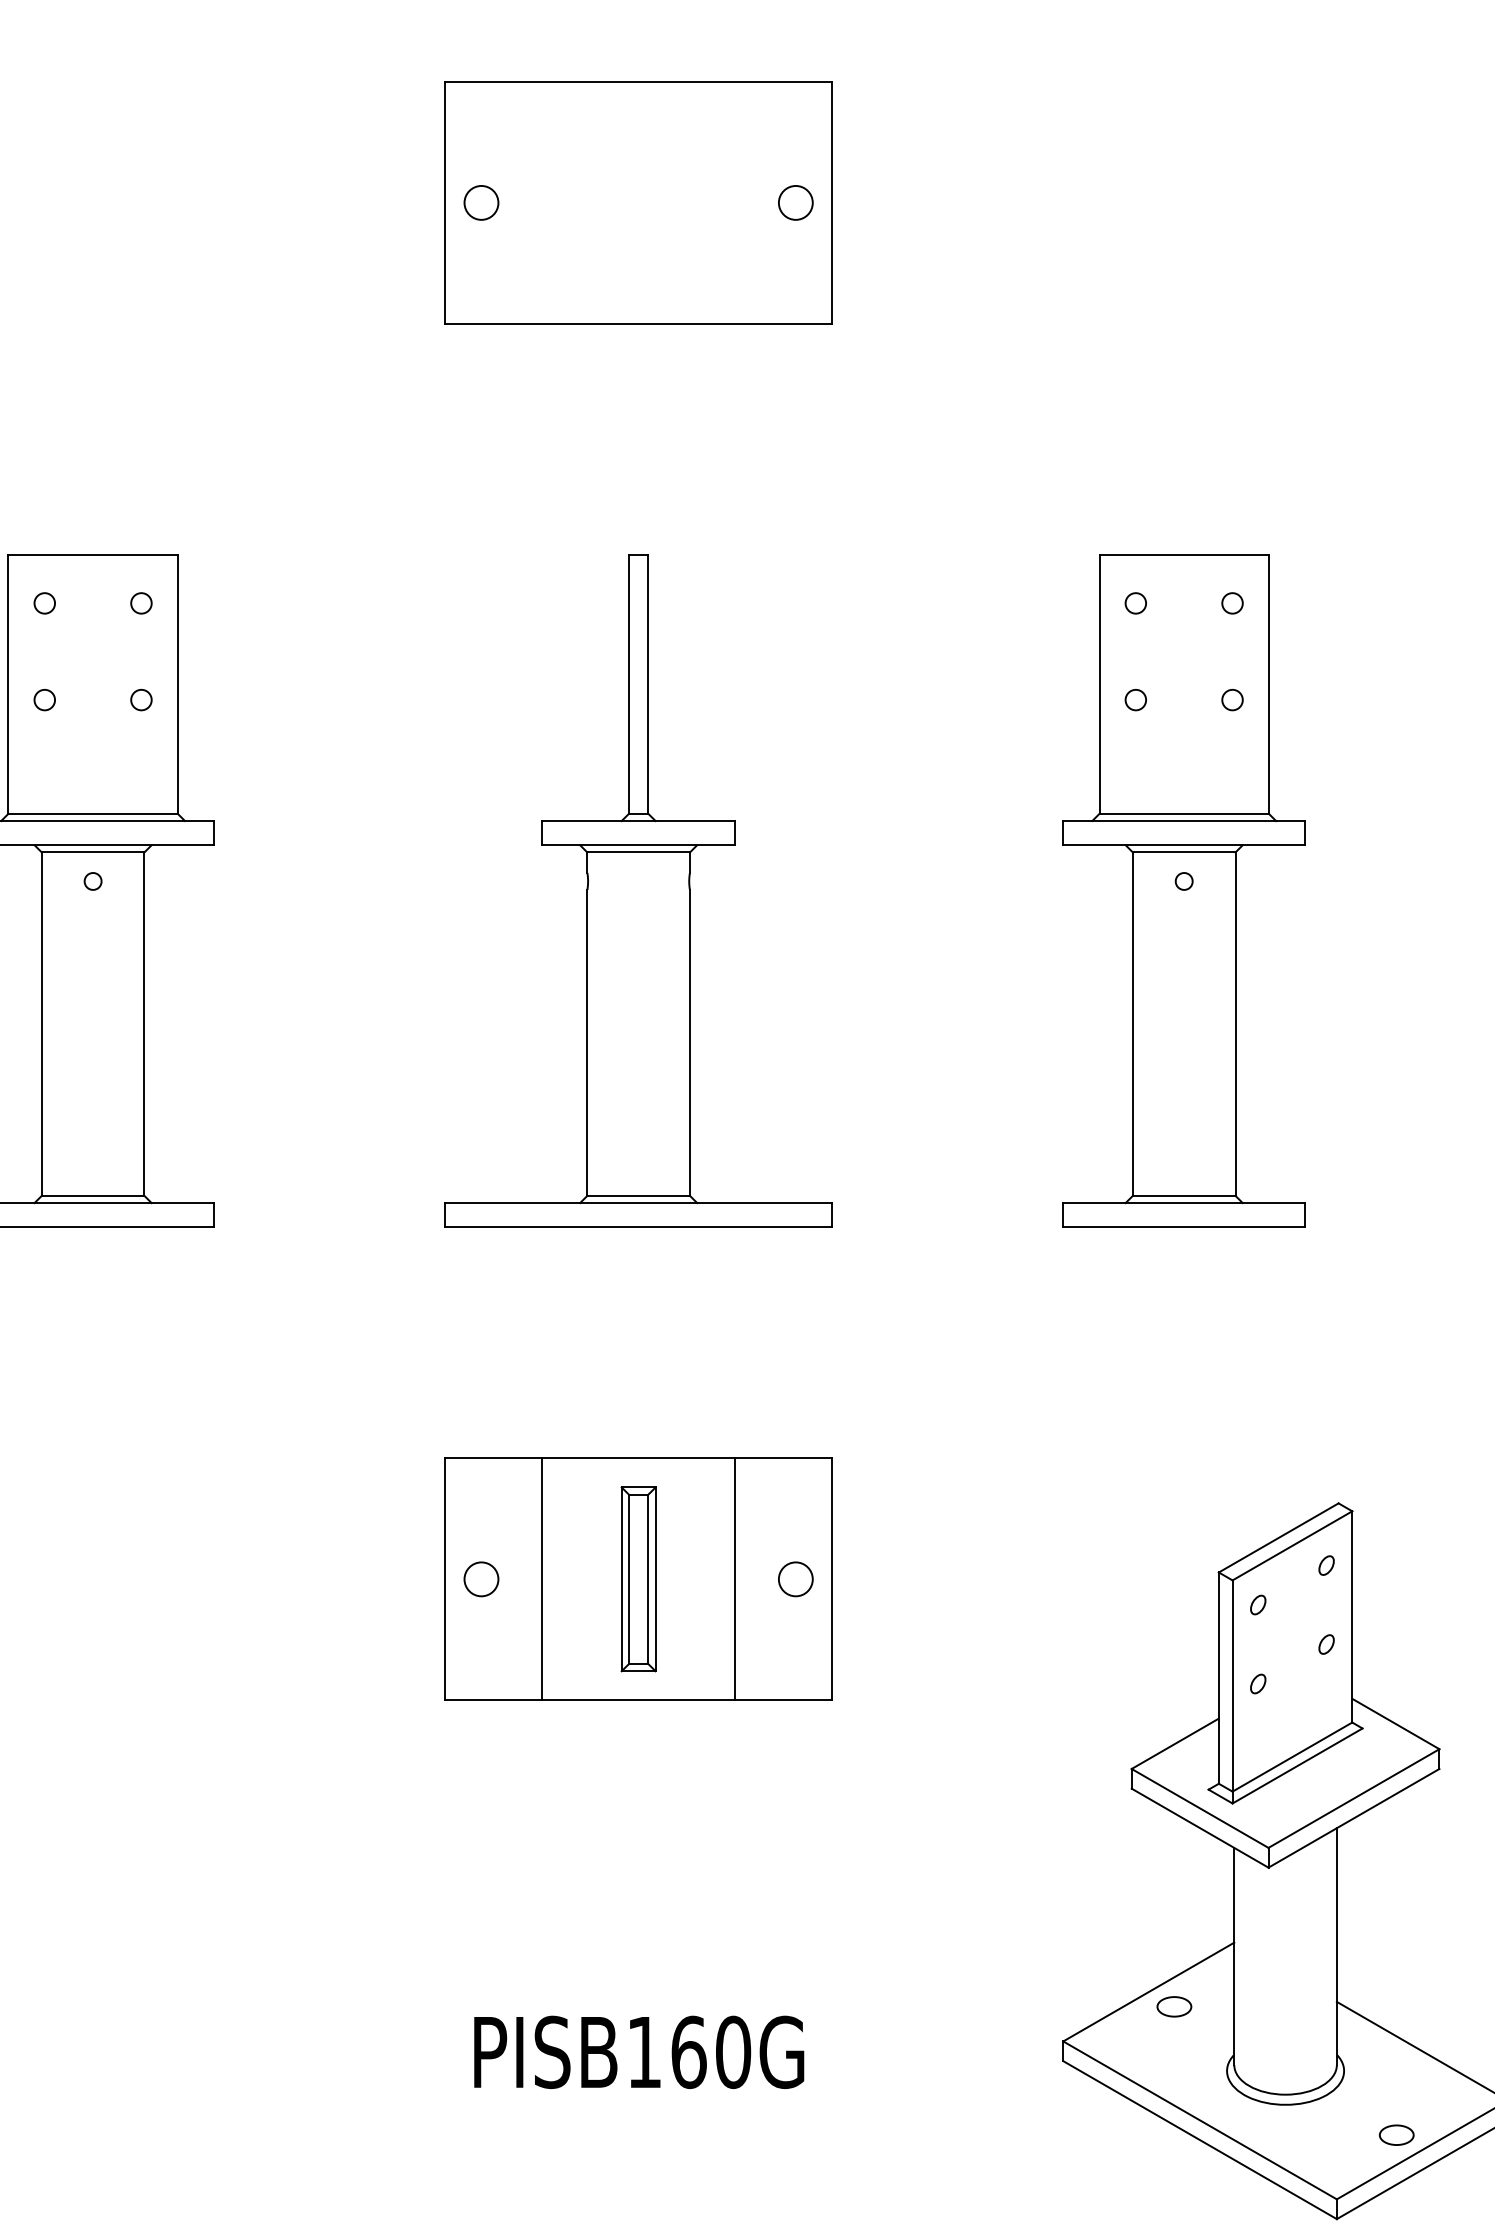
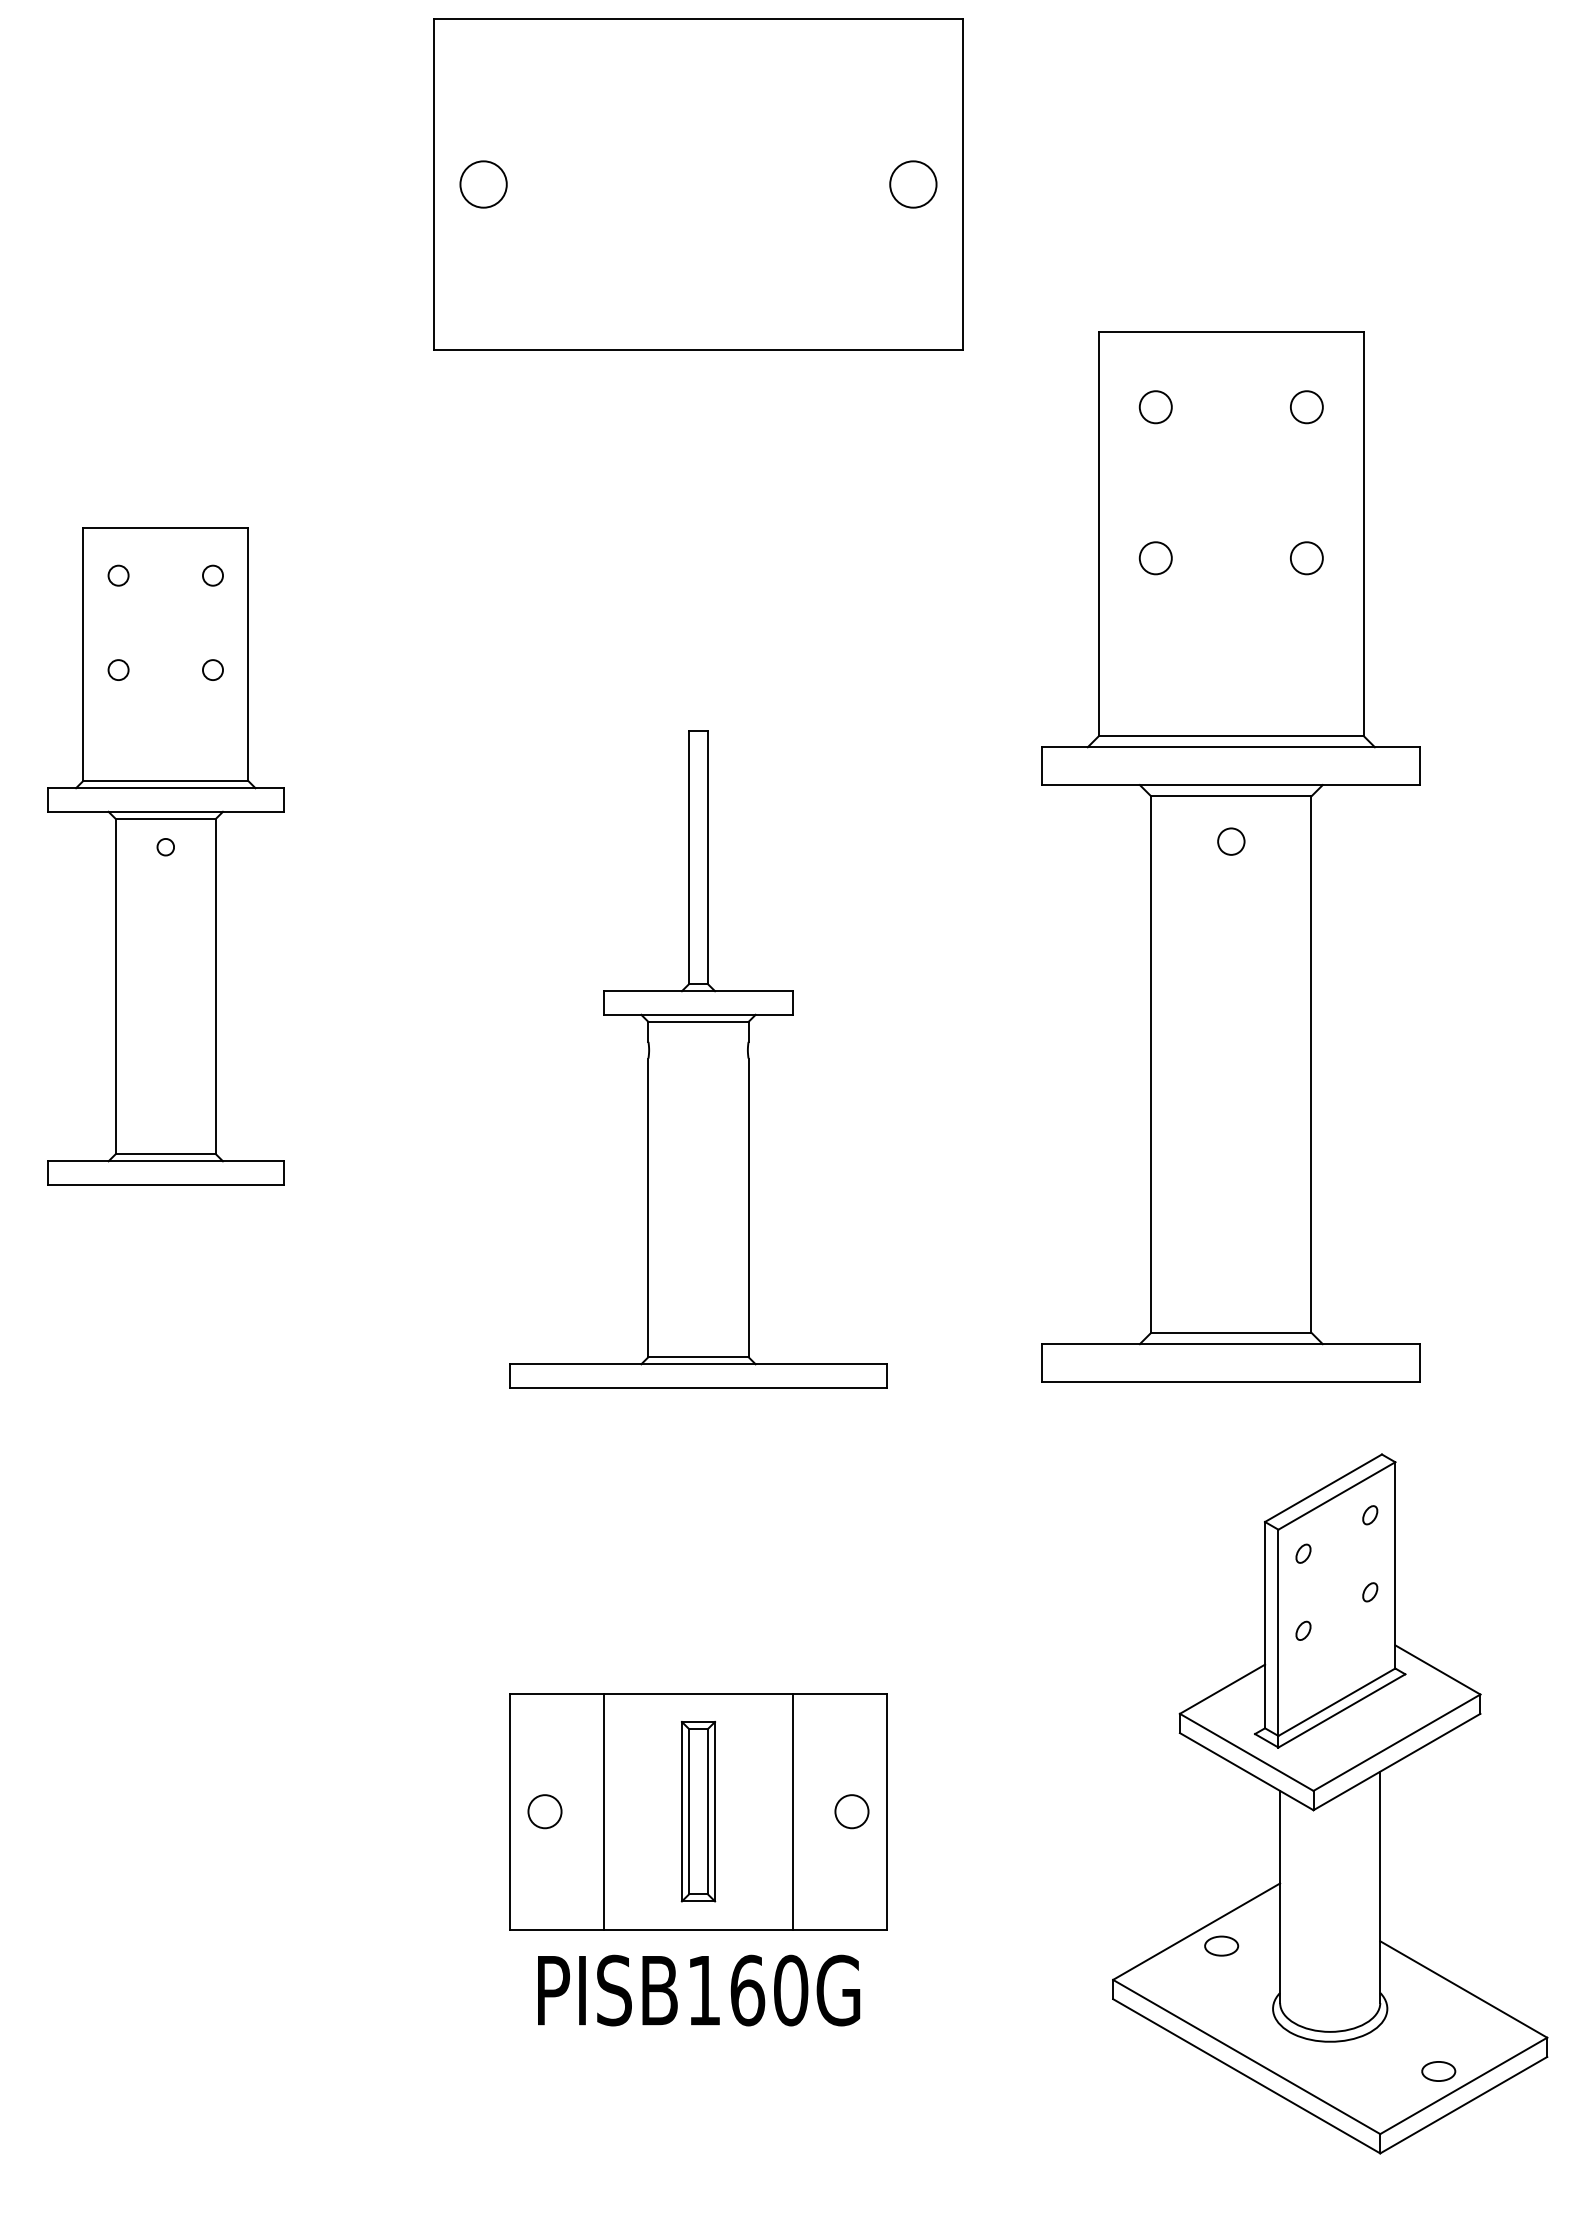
part: (638, 202) -> (698, 184), size x1.4
part: (638, 890) -> (698, 1059), moved
part: (1183, 890) -> (1230, 856), size x1.6
part: (638, 1579) -> (698, 1811), moved

